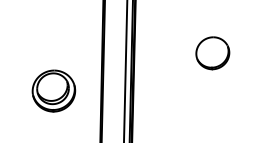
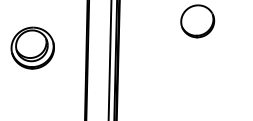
part: (53, 90) -> (32, 47), moved

